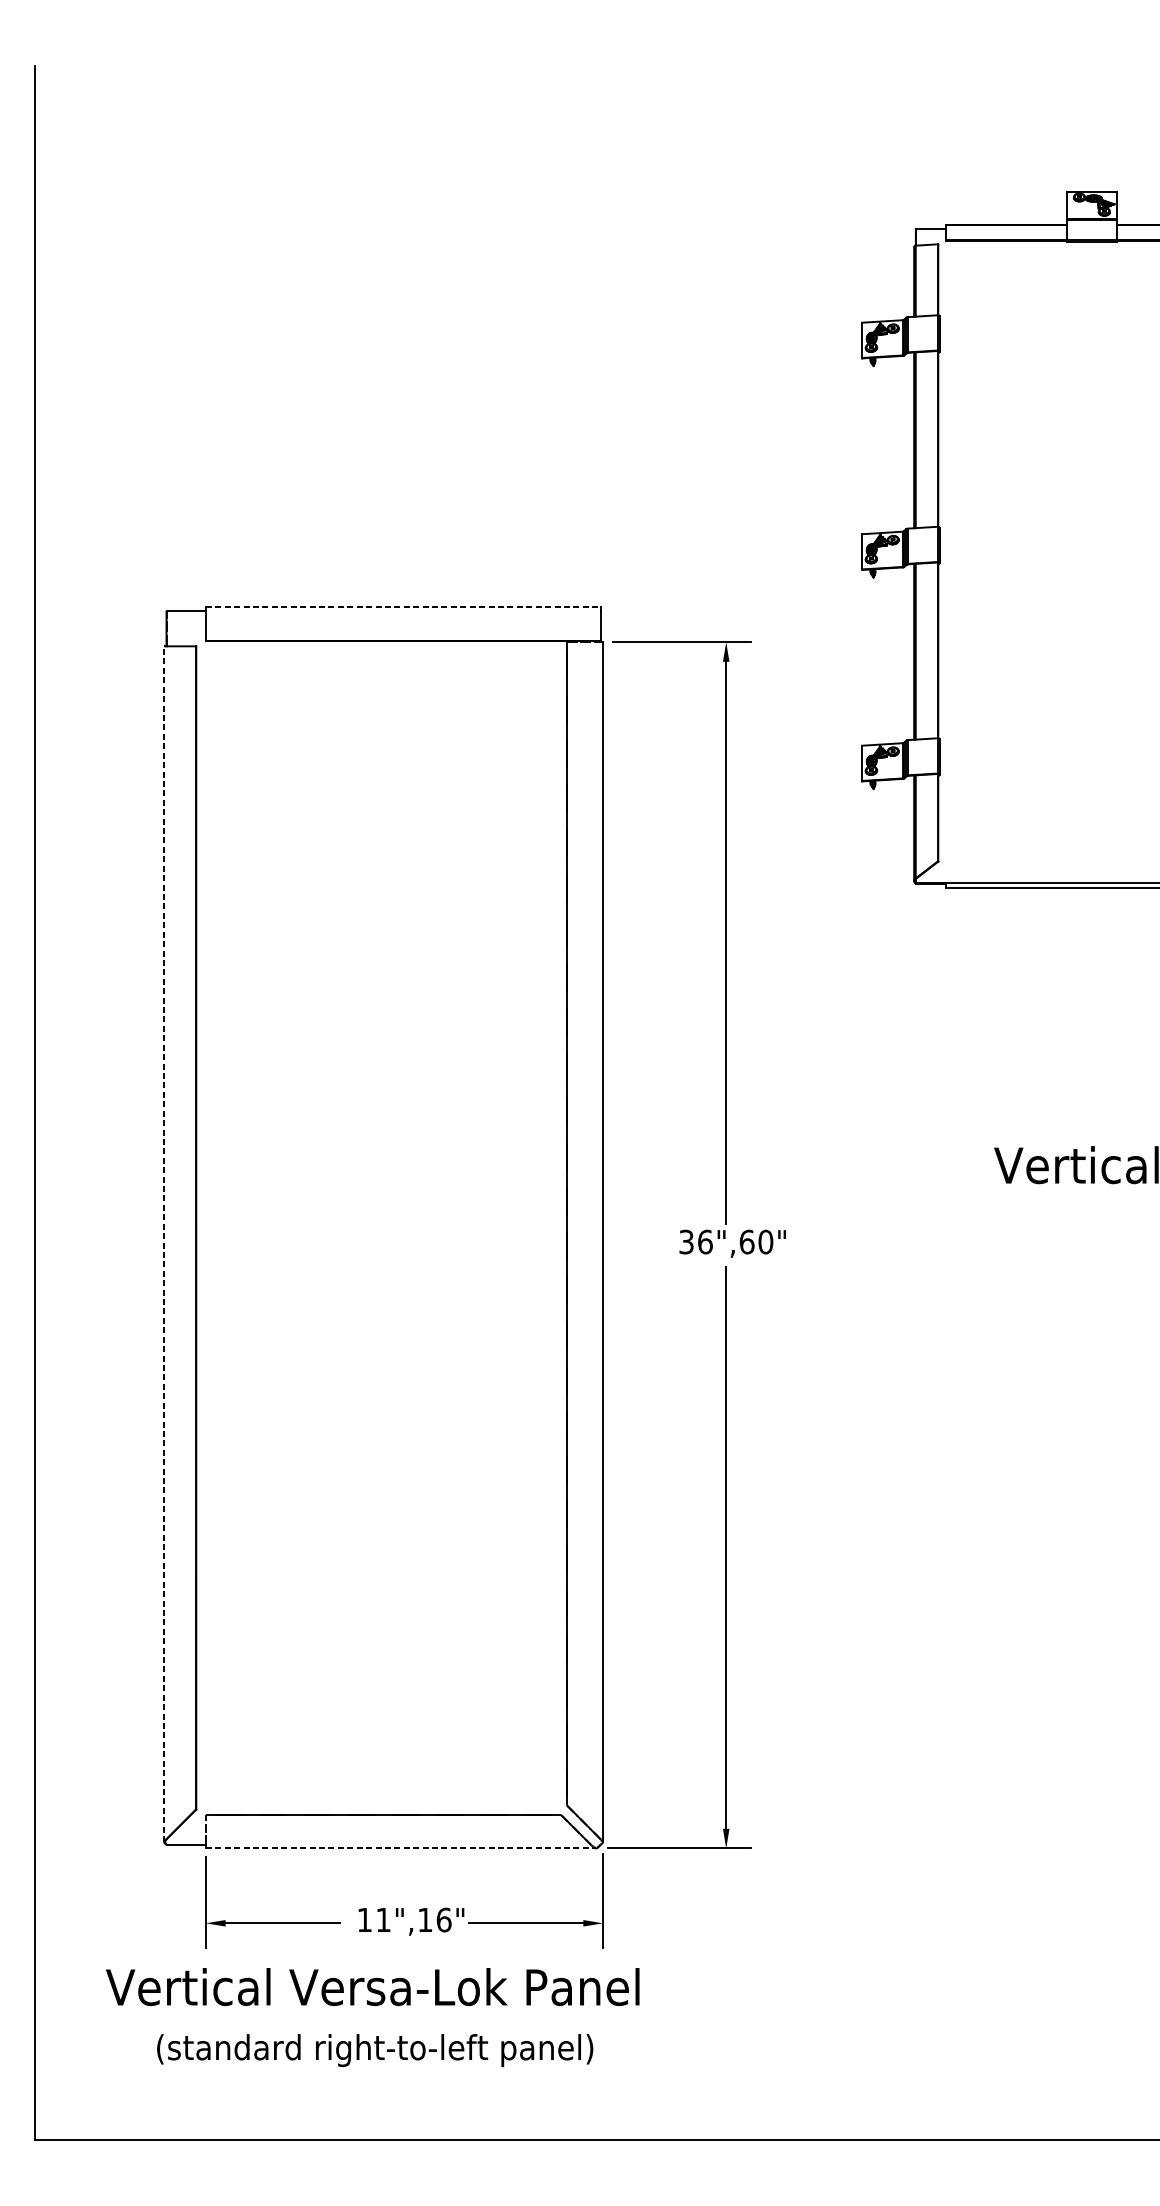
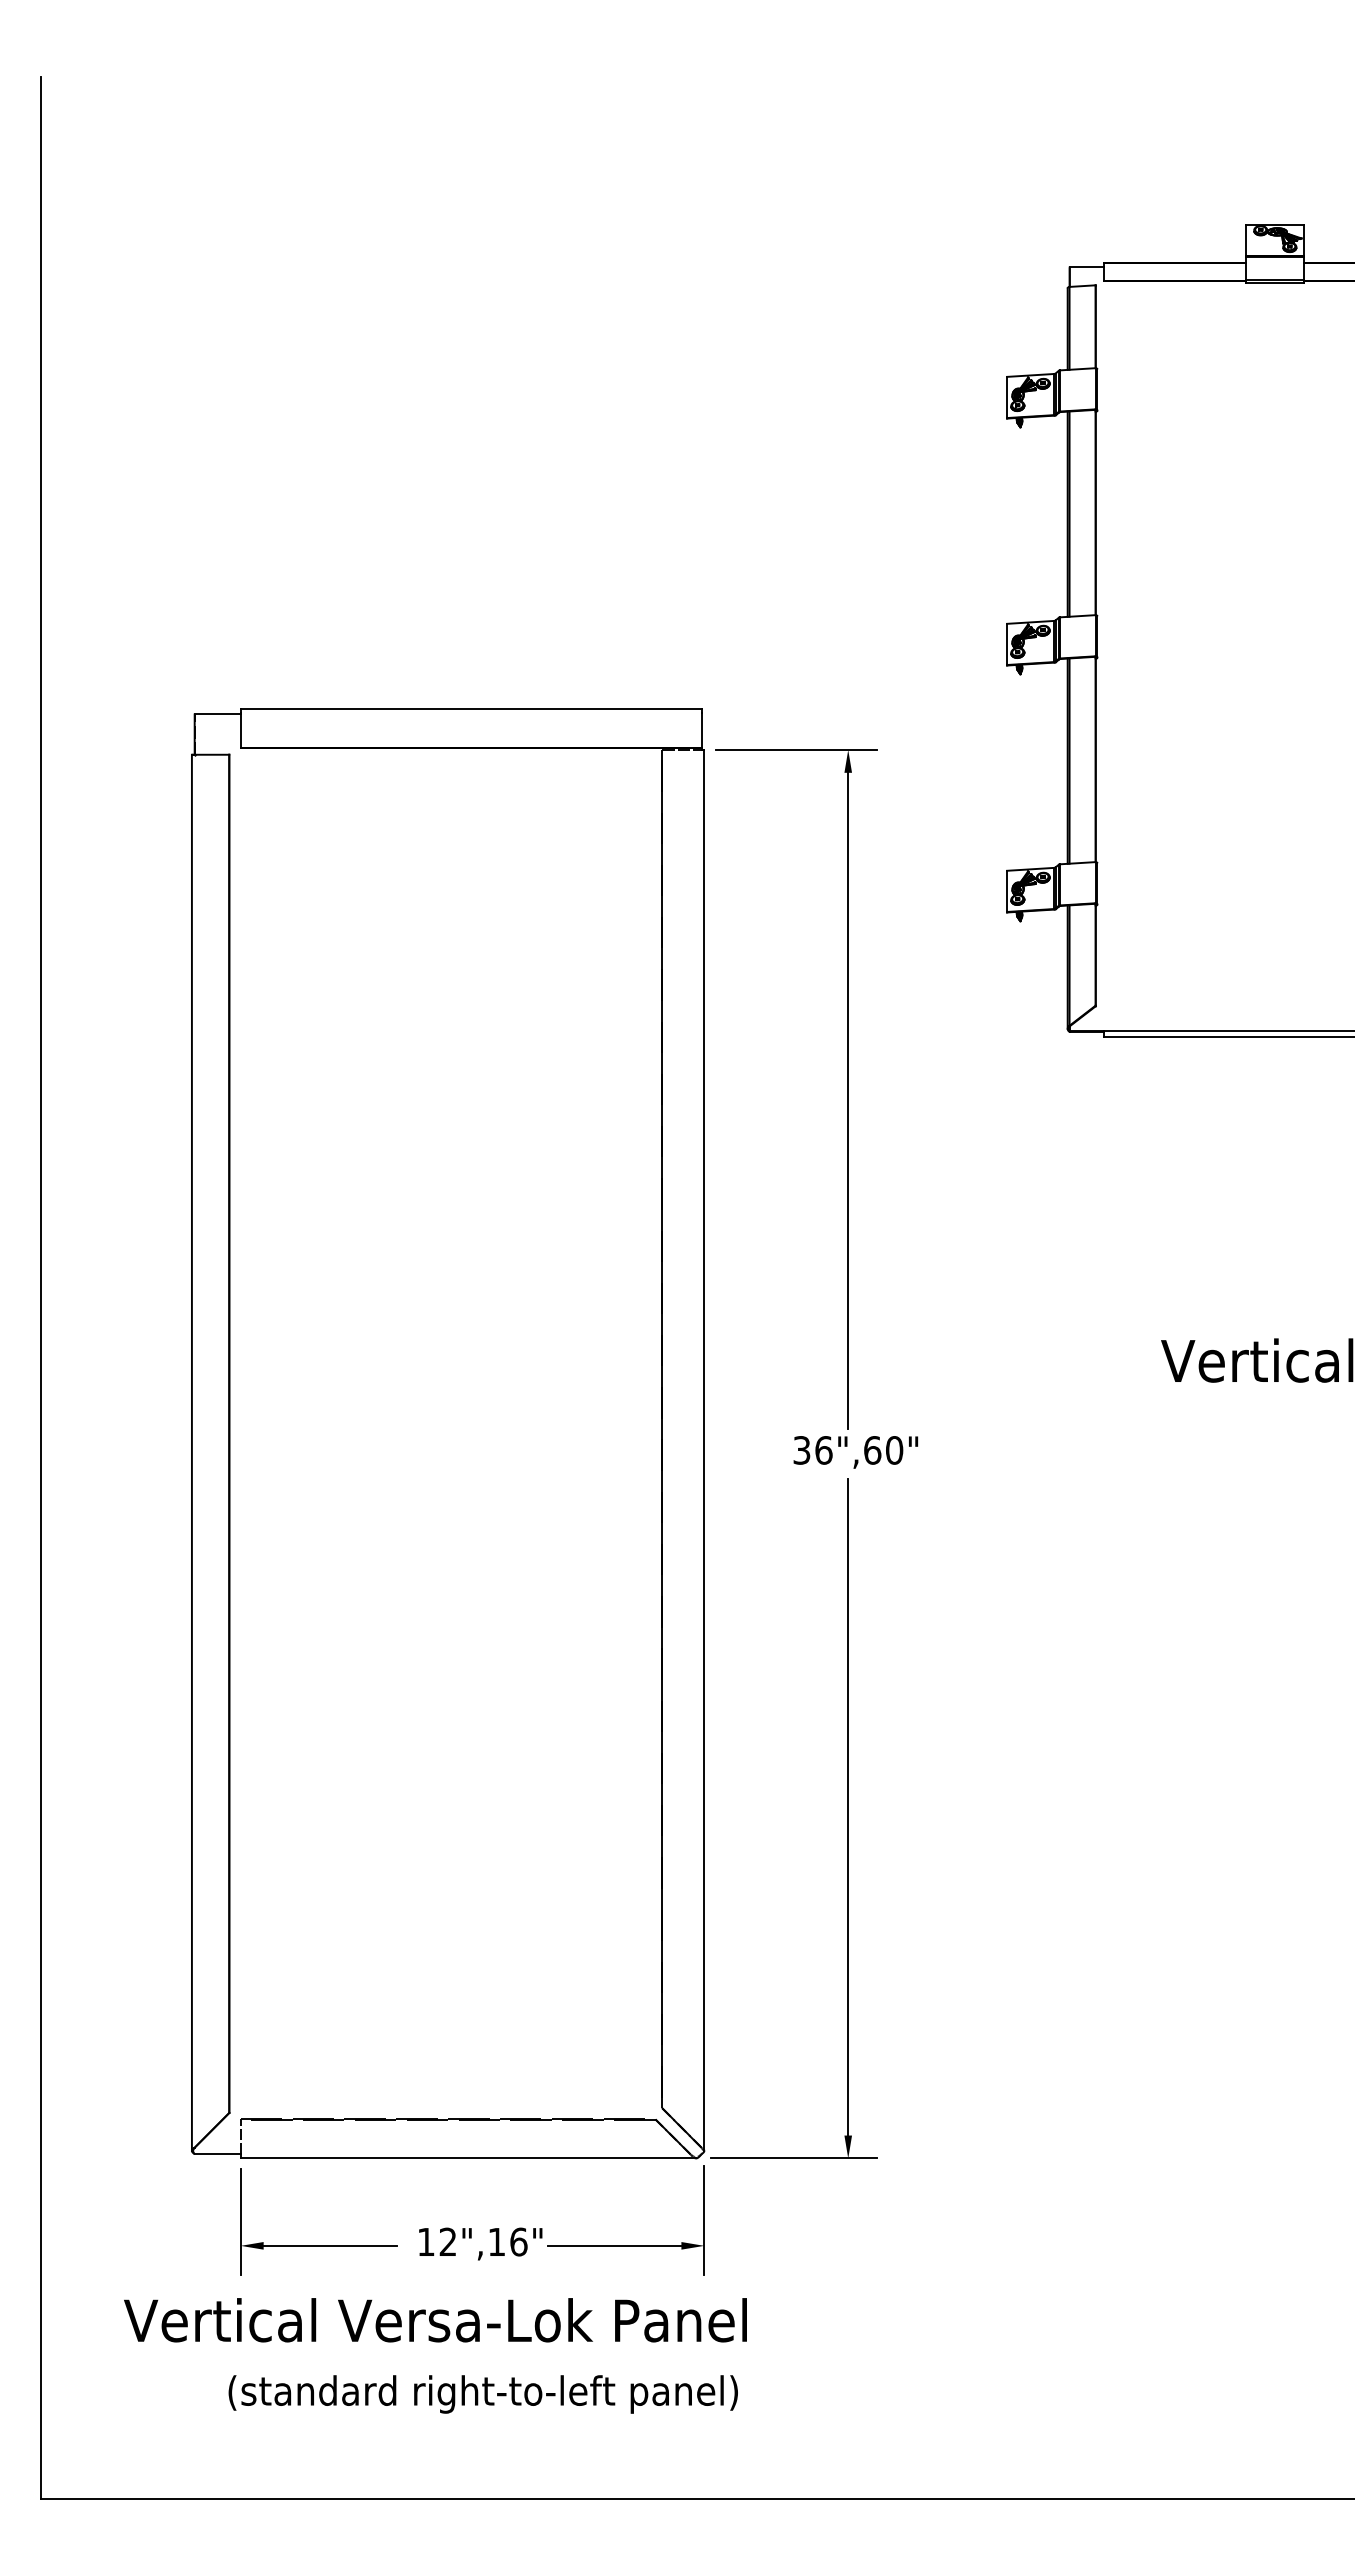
line: (403, 607) -> (471, 709), dashed -> solid
line: (163, 1243) -> (191, 1452), dashed -> solid
line: (401, 1848) -> (468, 2158), dashed -> solid
text: (383, 1919) -> (447, 2241), 11",16" -> 12",16"
text: (374, 2050) -> (482, 2394), moved

